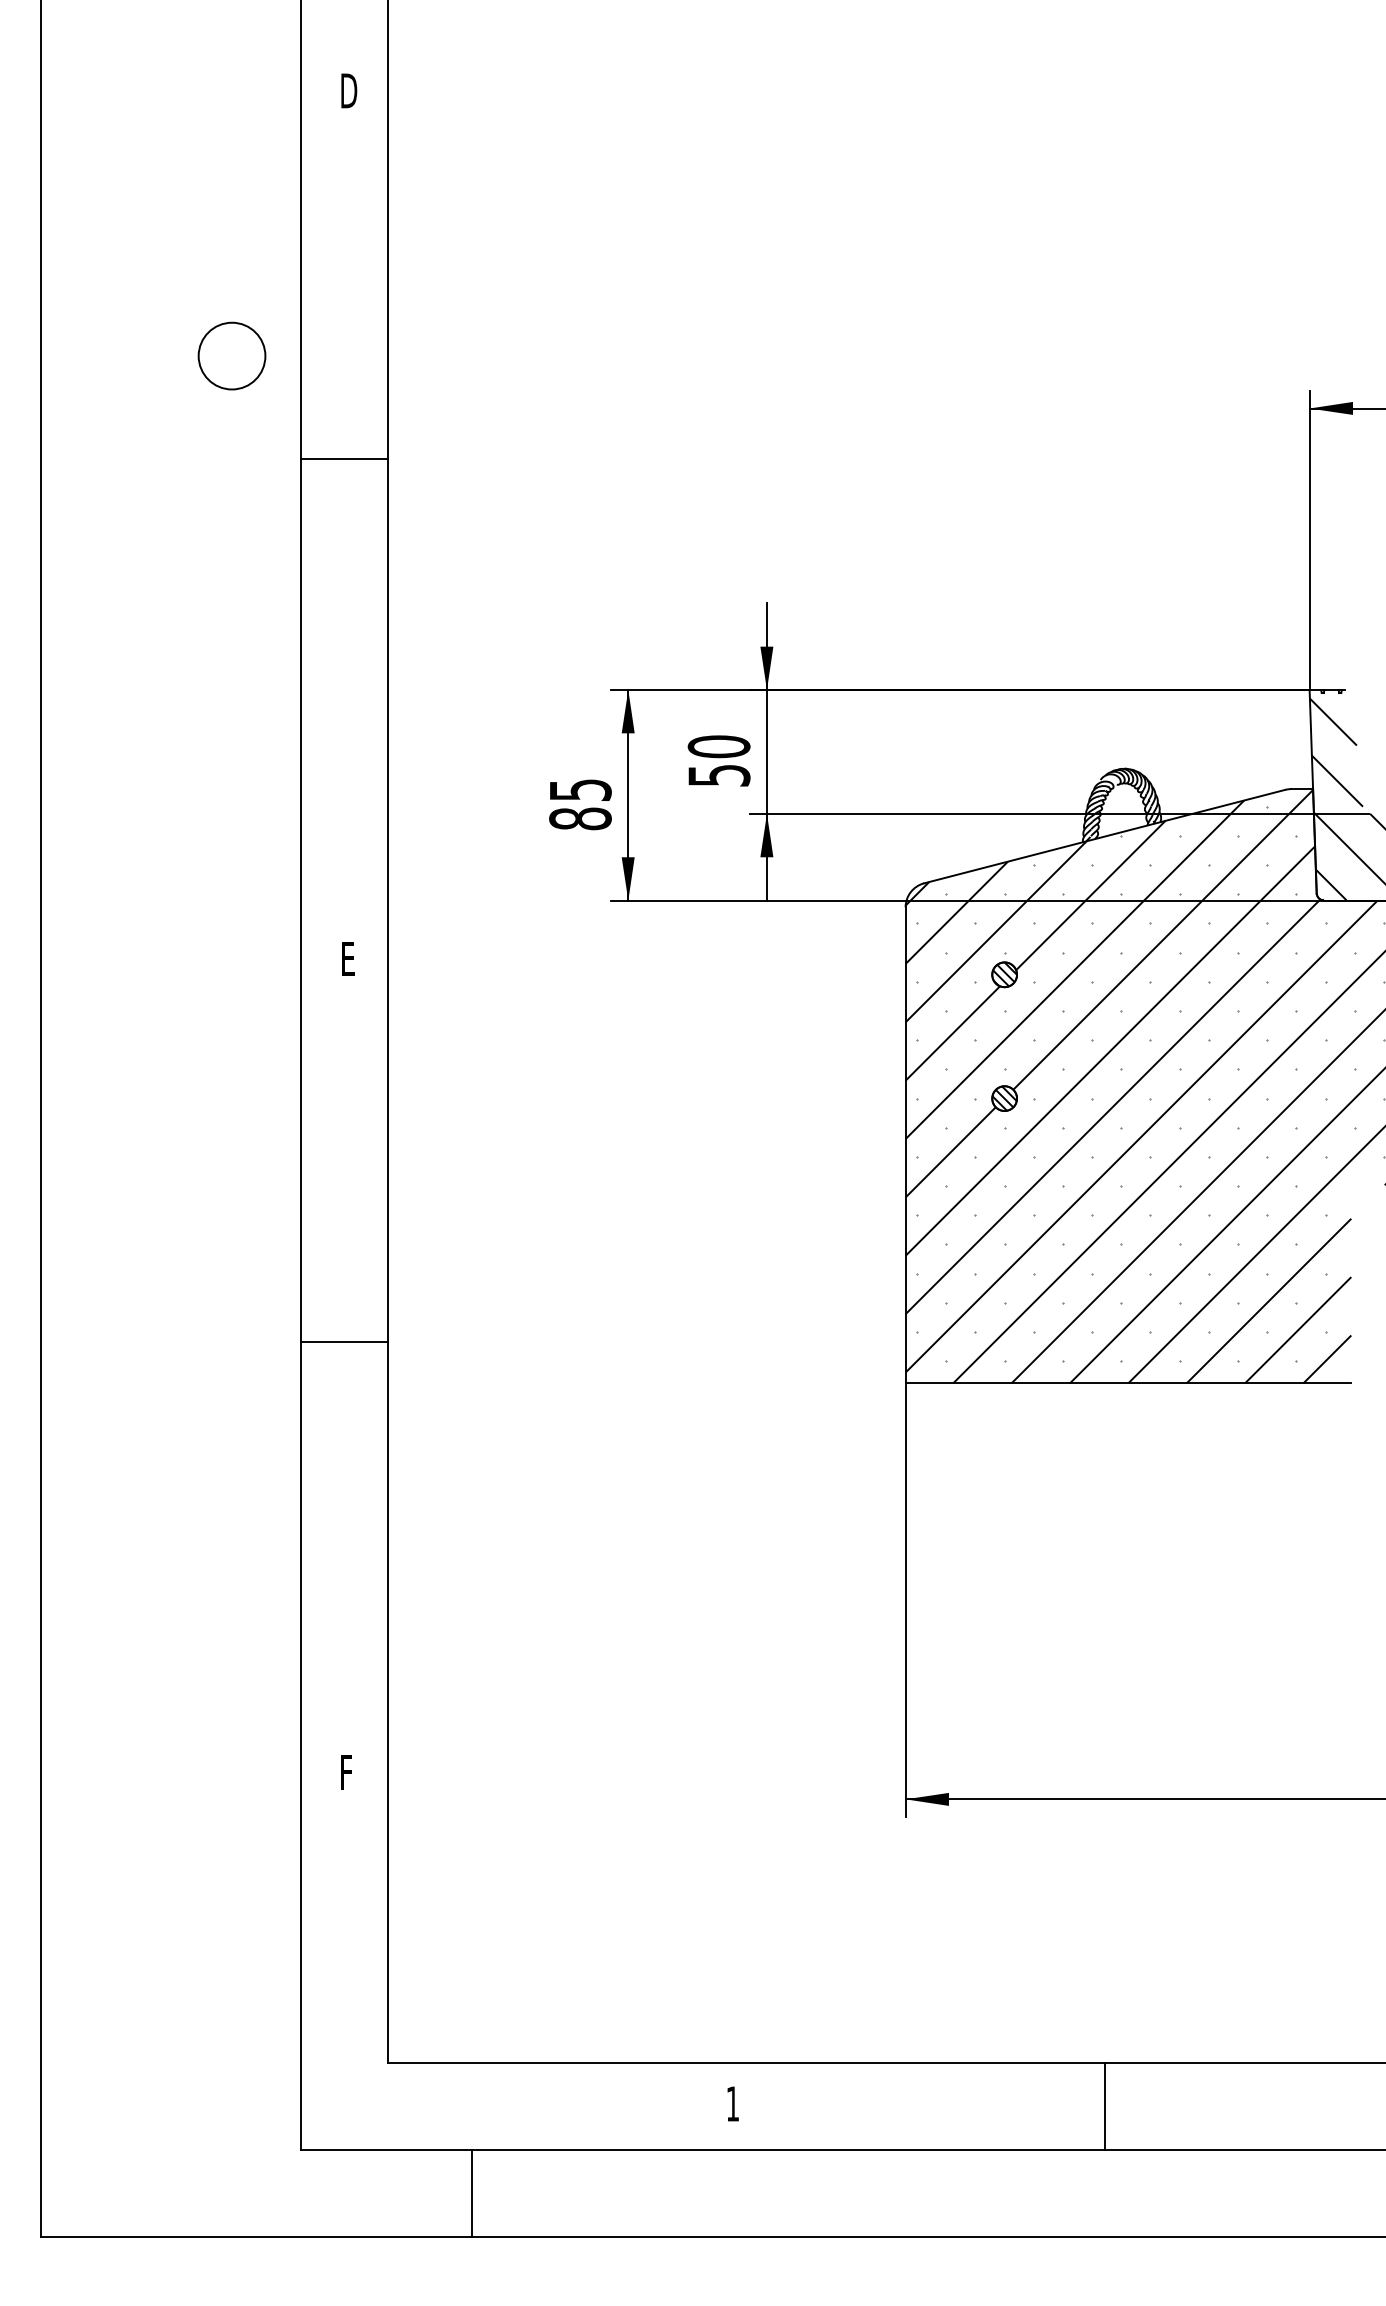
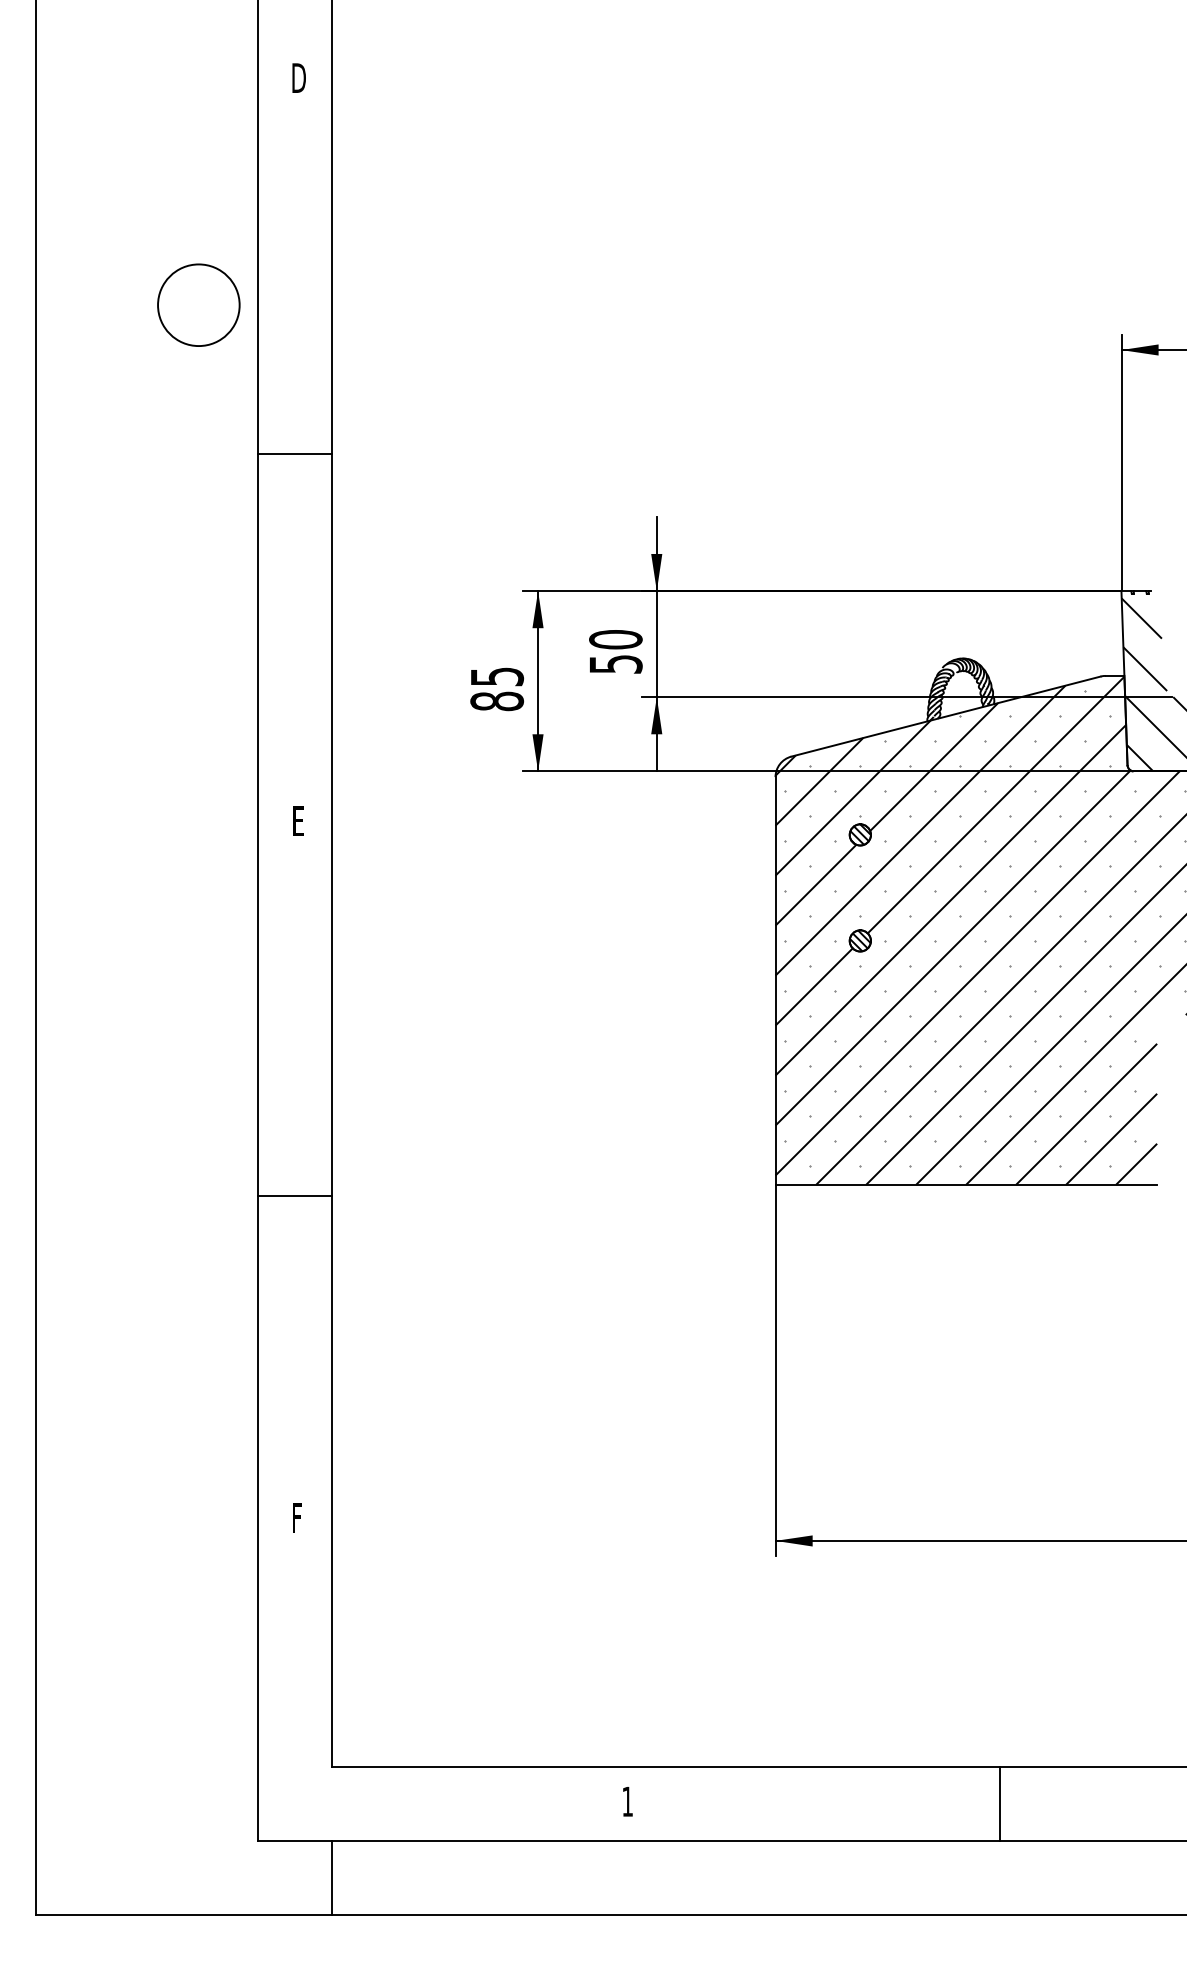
circle: (231, 355) -> (198, 304), size x1.43
line: (344, 458) -> (295, 453), moved
line: (344, 1342) -> (295, 1195), moved
line: (1105, 2106) -> (1000, 1803), moved
line: (472, 2193) -> (332, 1878), moved

